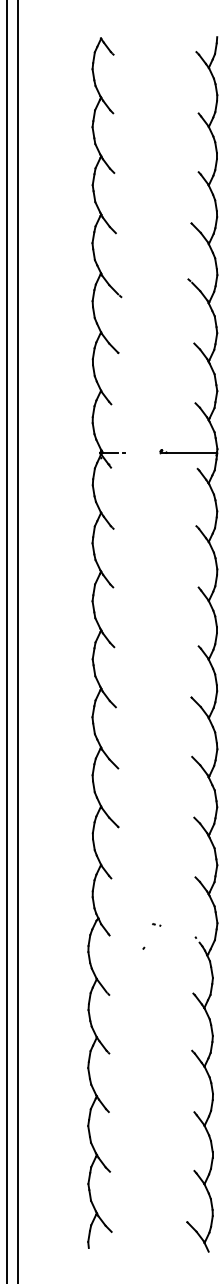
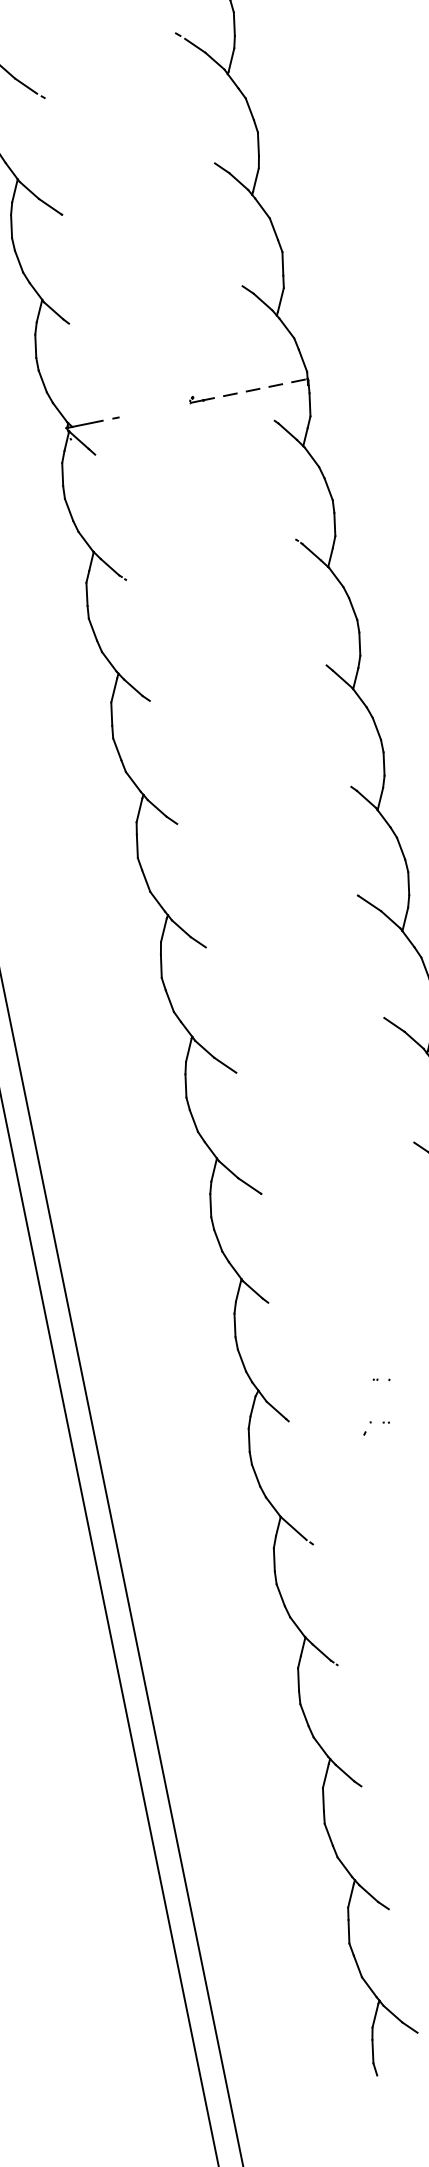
line: (191, 452) -> (254, 389), solid -> dashed

